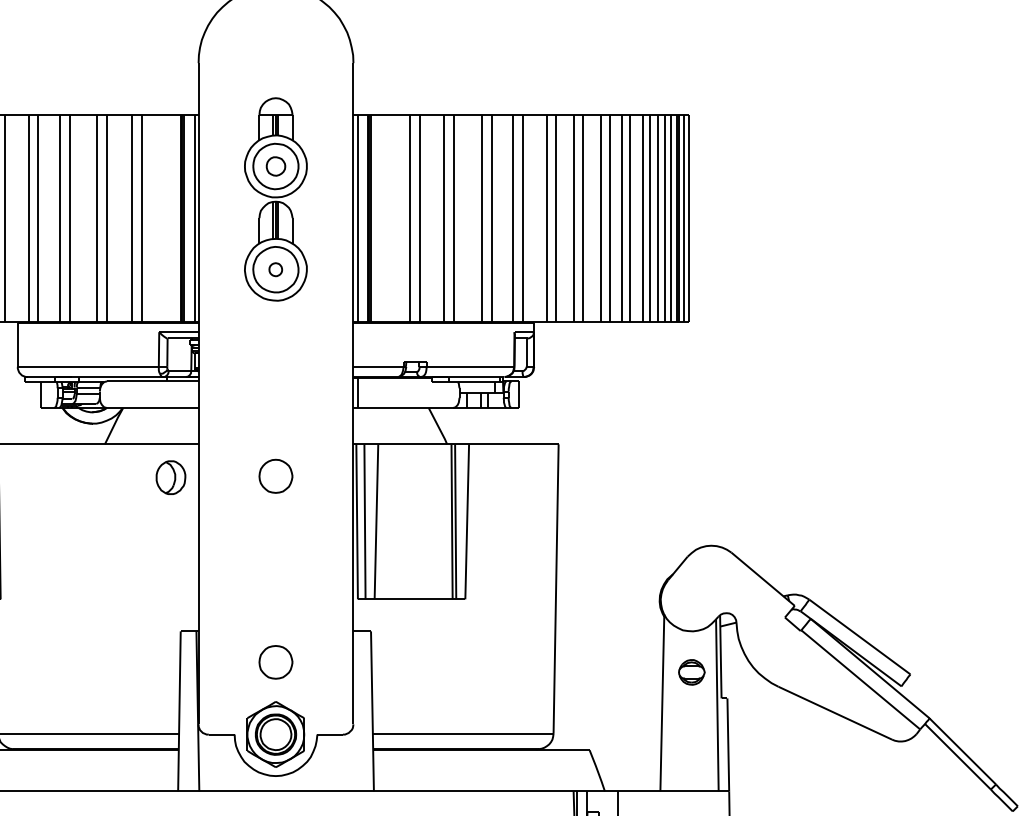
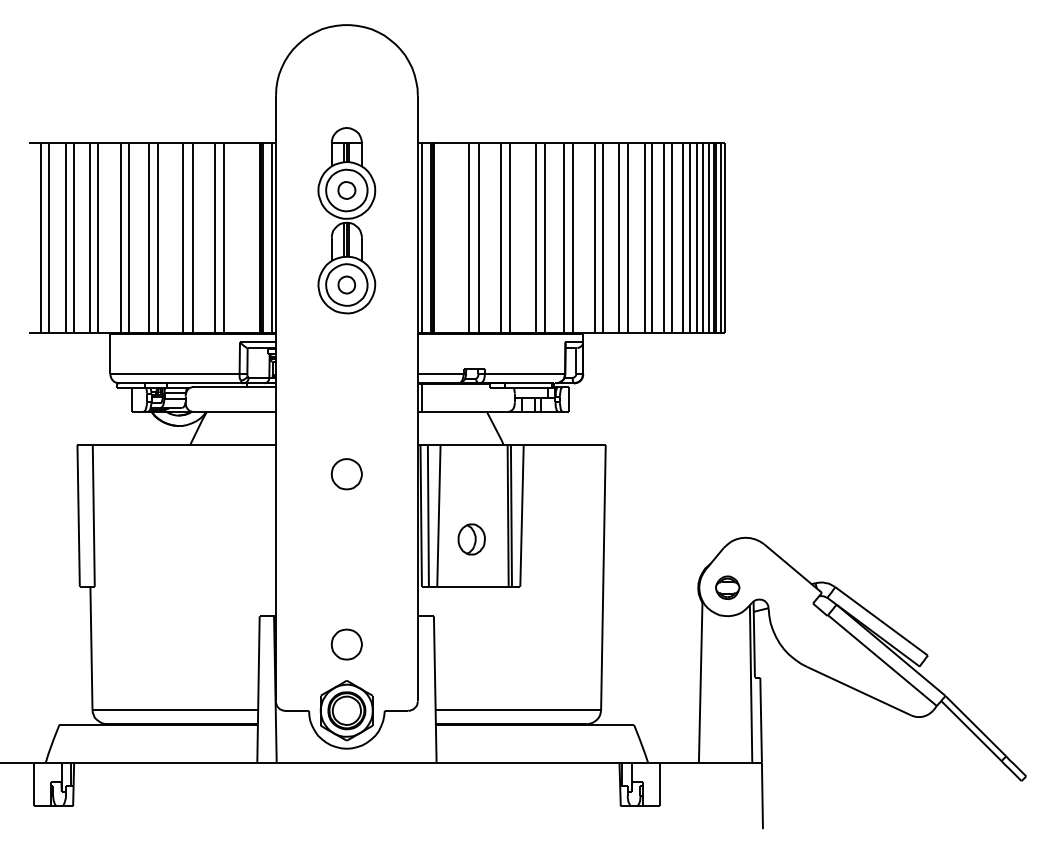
part: (275, 269) -> (346, 284), size x1.43
part: (170, 477) -> (471, 539), moved
part: (691, 672) -> (727, 587), moved

